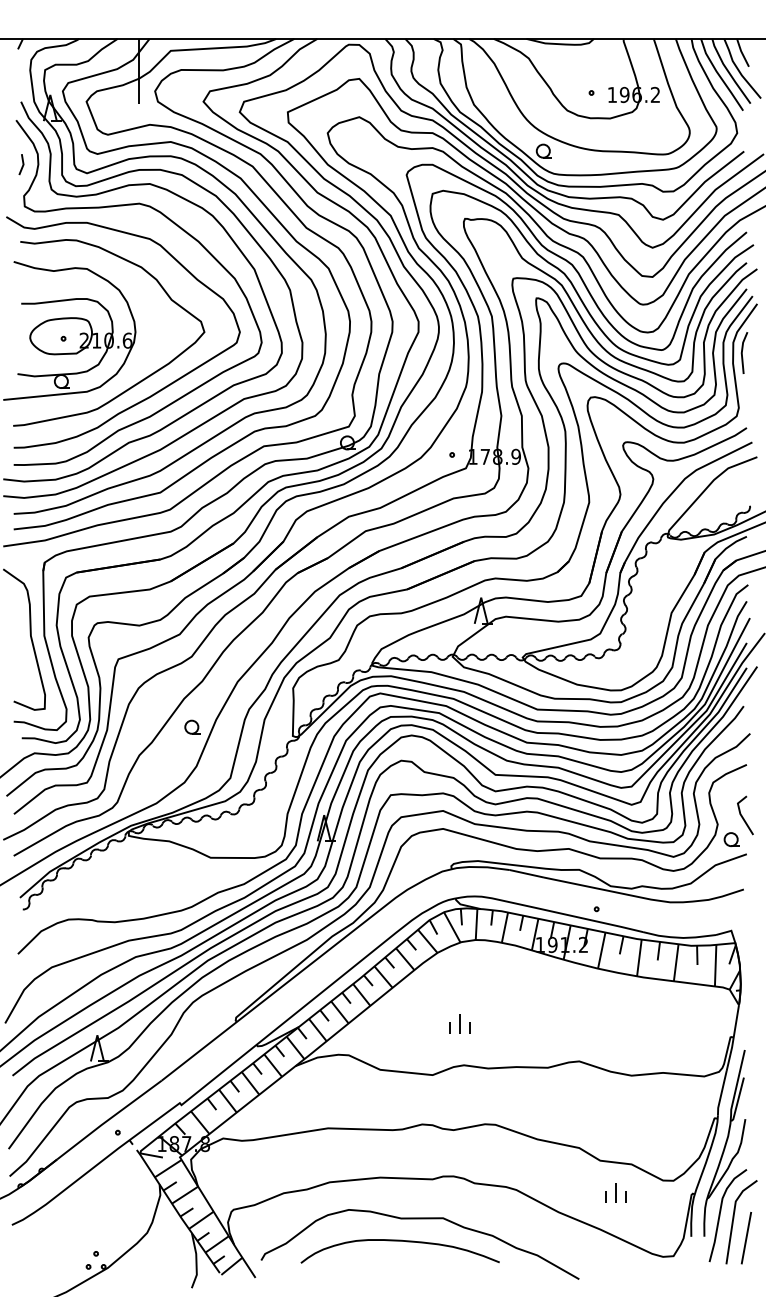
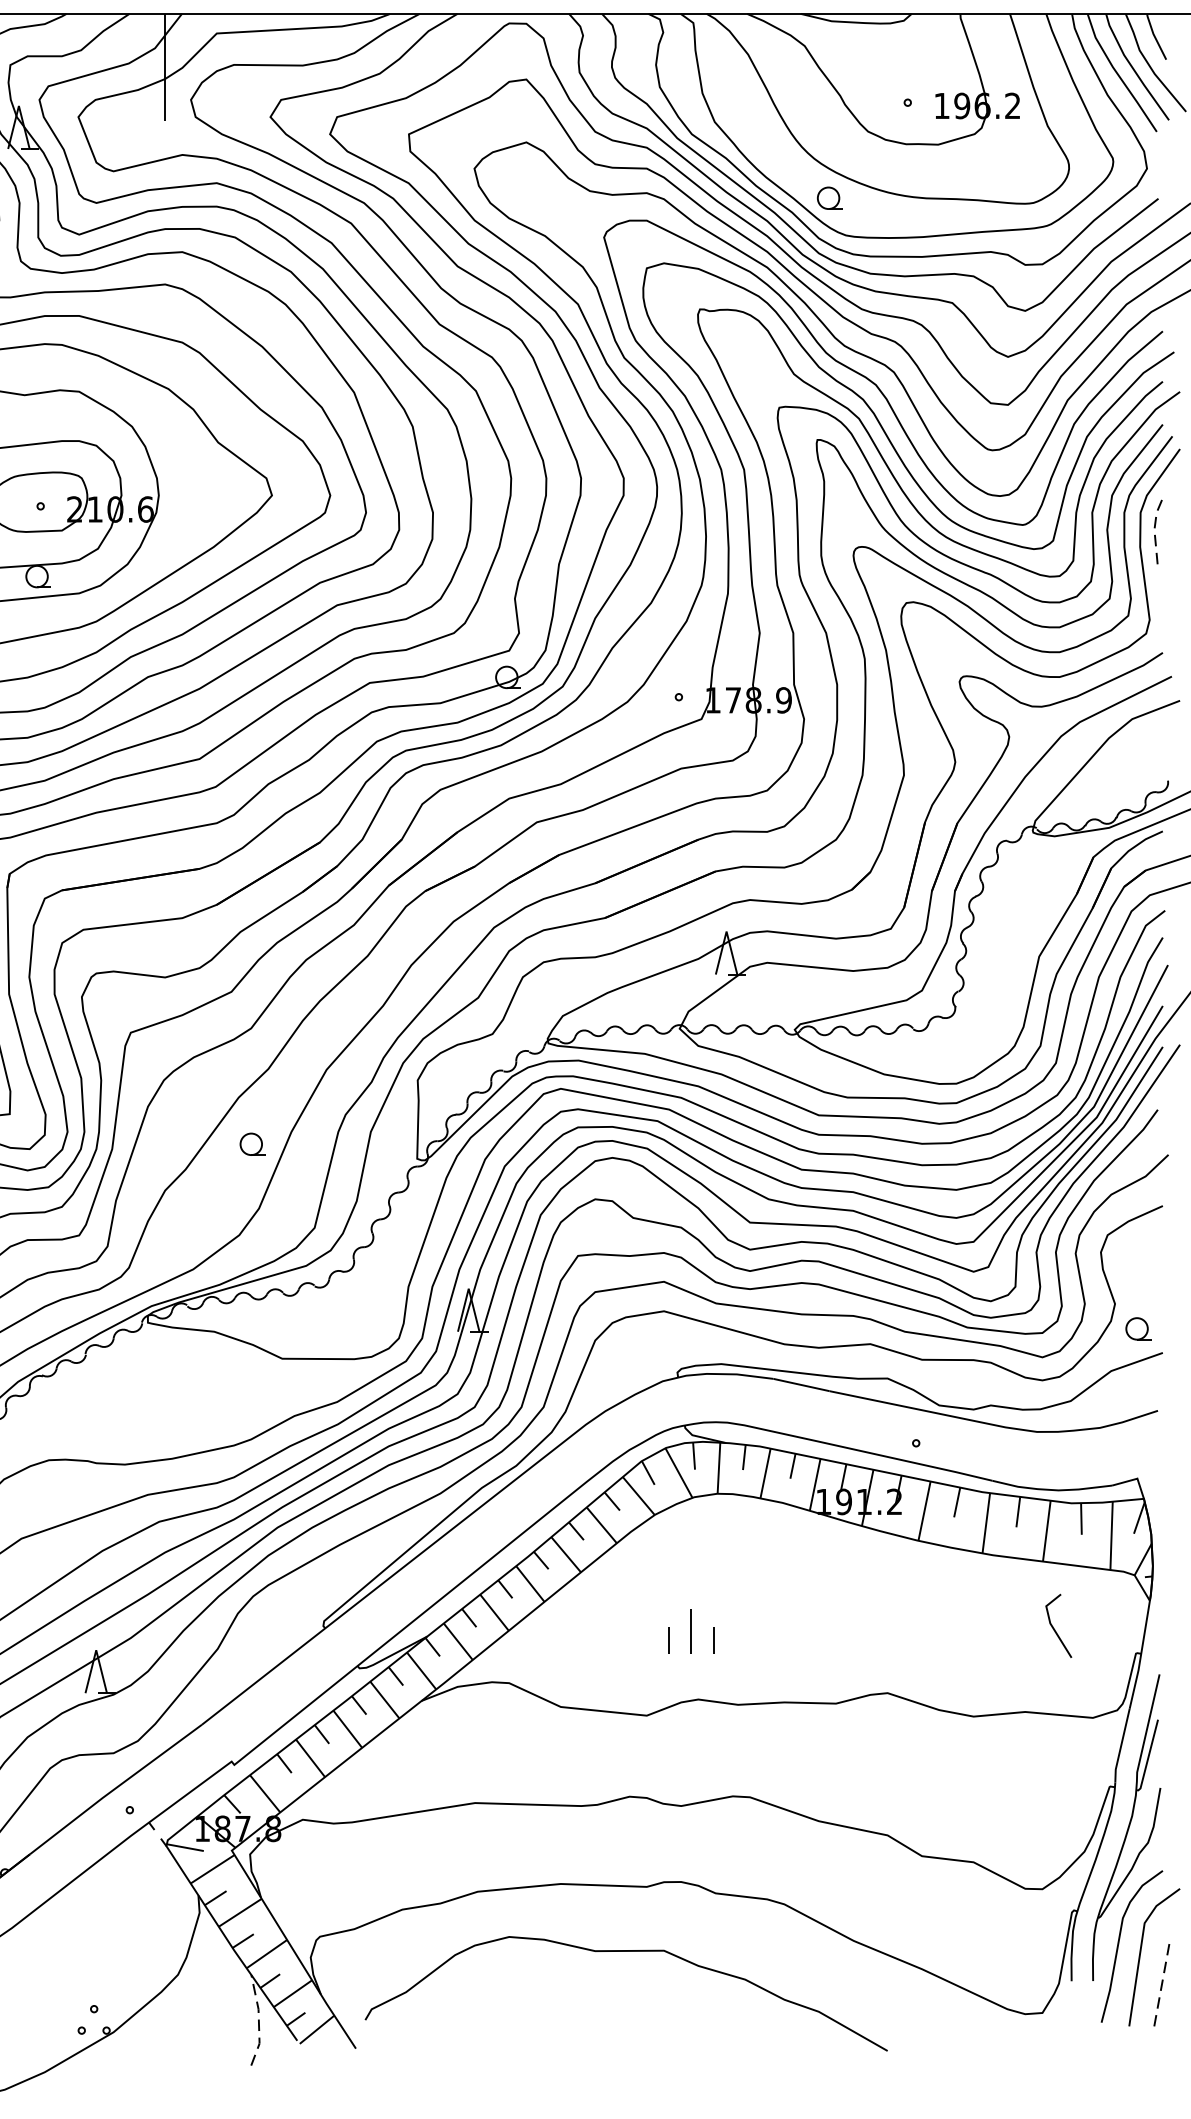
line: (741, 352) -> (1154, 528), solid -> dashed
line: (743, 817) -> (1055, 1629), moved
part: (459, 1023) -> (690, 1630), size x1.4
part: (615, 1192) -> (947, 1908), removed
line: (746, 1238) -> (1162, 1983), solid -> dashed
curve: (399, 1241) -> (592, 1988), removed
line: (196, 1260) -> (258, 2020), solid -> dashed

